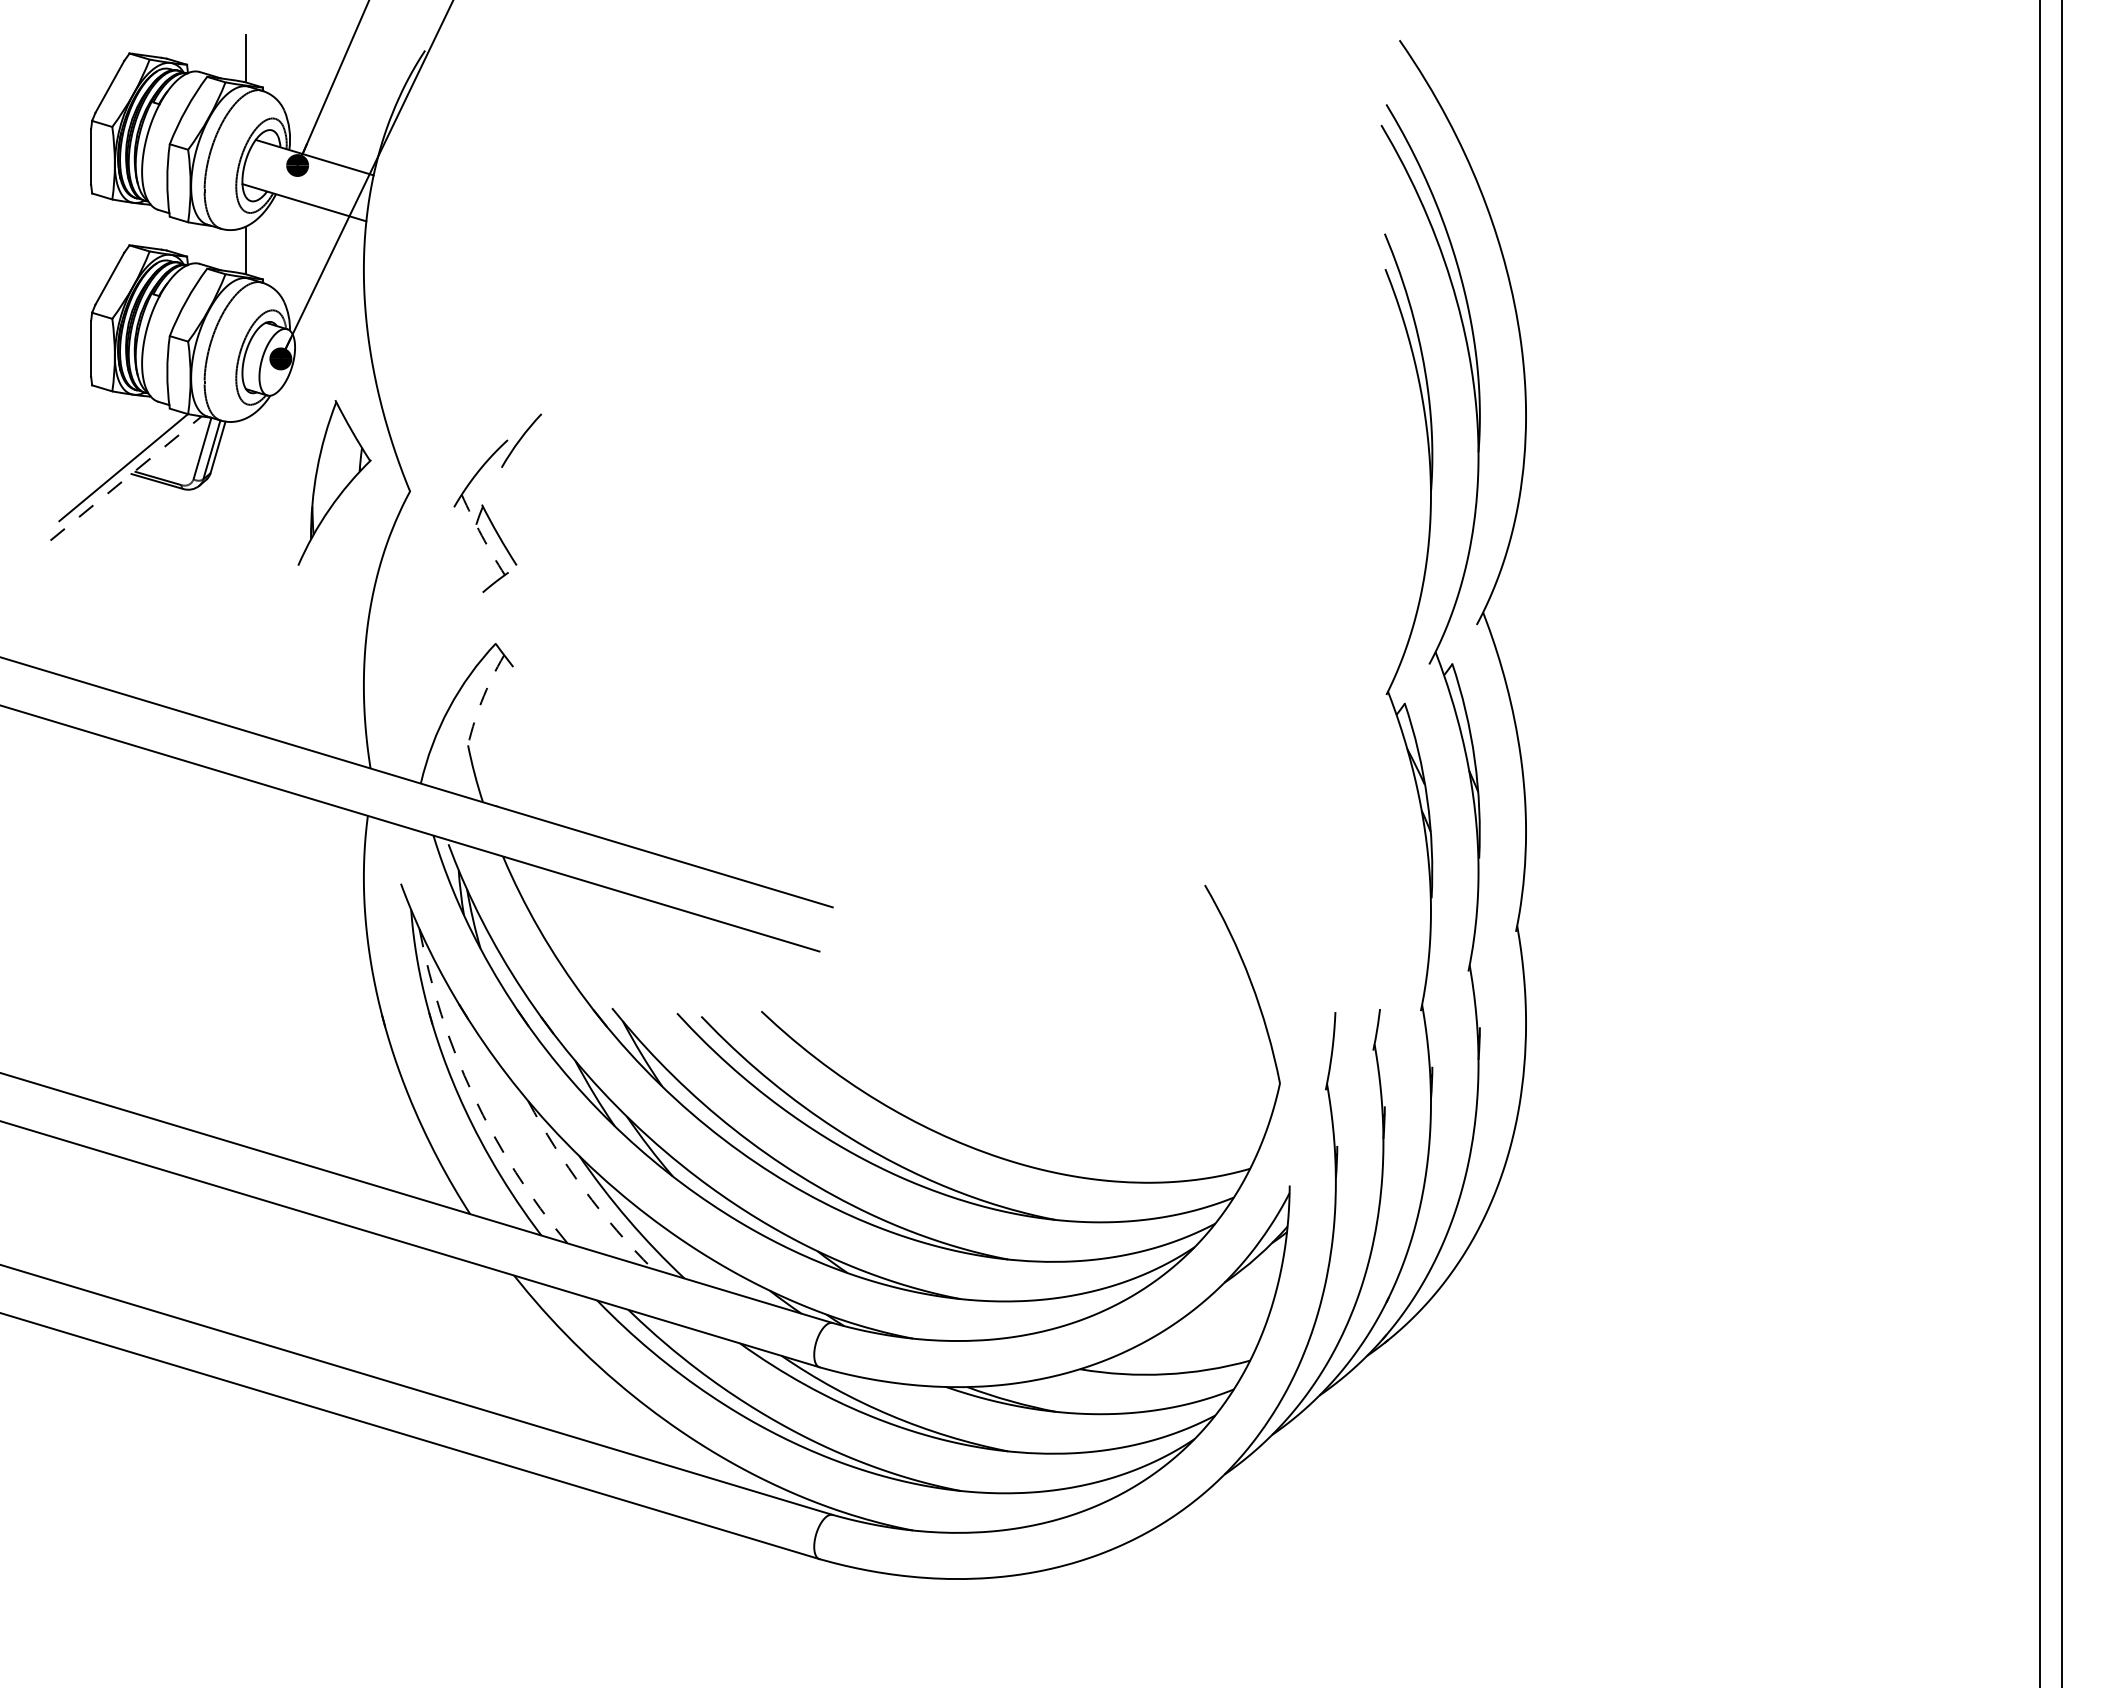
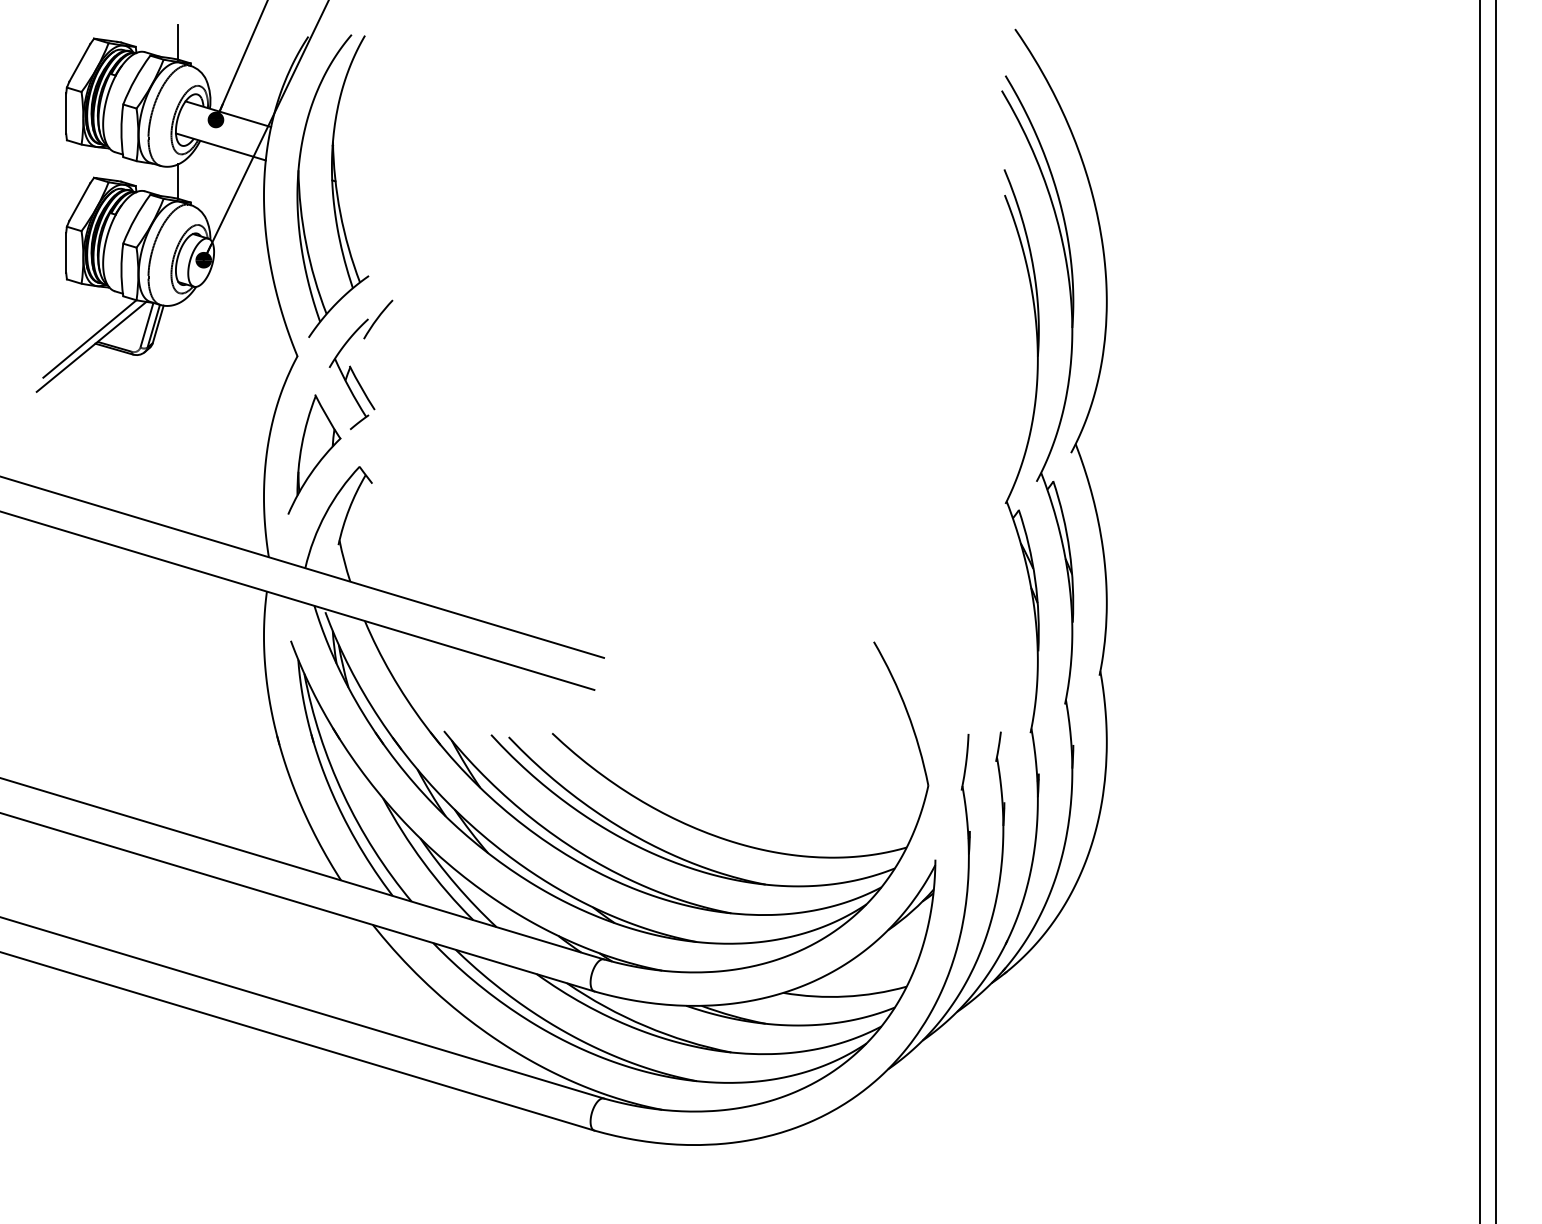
part: (458, 256) -> (332, 185), added
line: (126, 478) -> (91, 346), dashed -> solid
part: (334, 482) -> (314, 454), moved
arc: (481, 535) -> (349, 388), dashed -> solid
arc: (481, 702) -> (349, 509), dashed -> solid
arc: (473, 1095) -> (343, 794), dashed -> solid
arc: (584, 1189) -> (423, 862), dashed -> solid

